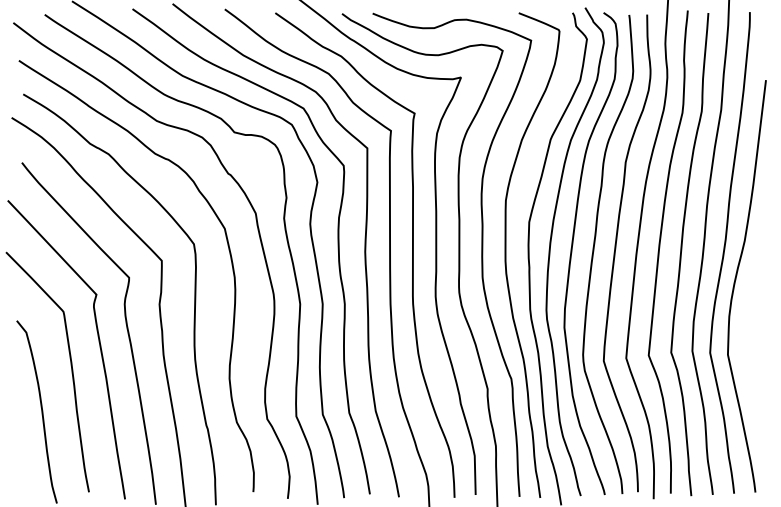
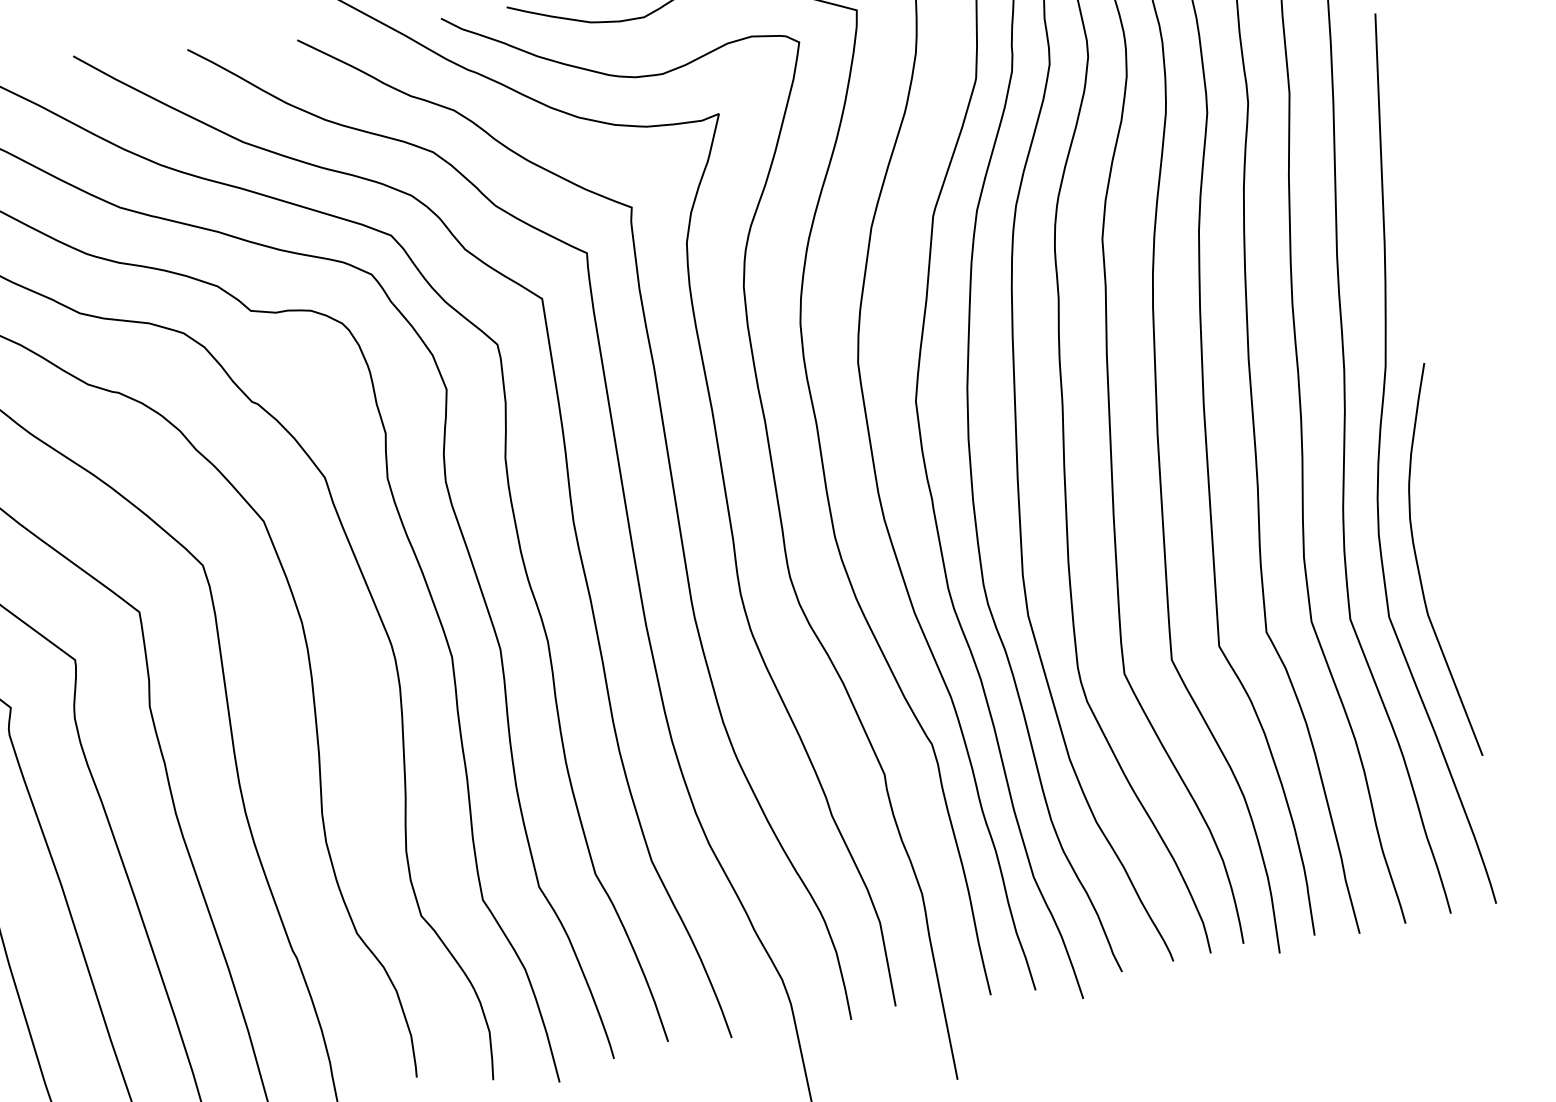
curve: (745, 333) -> (1419, 565), added

